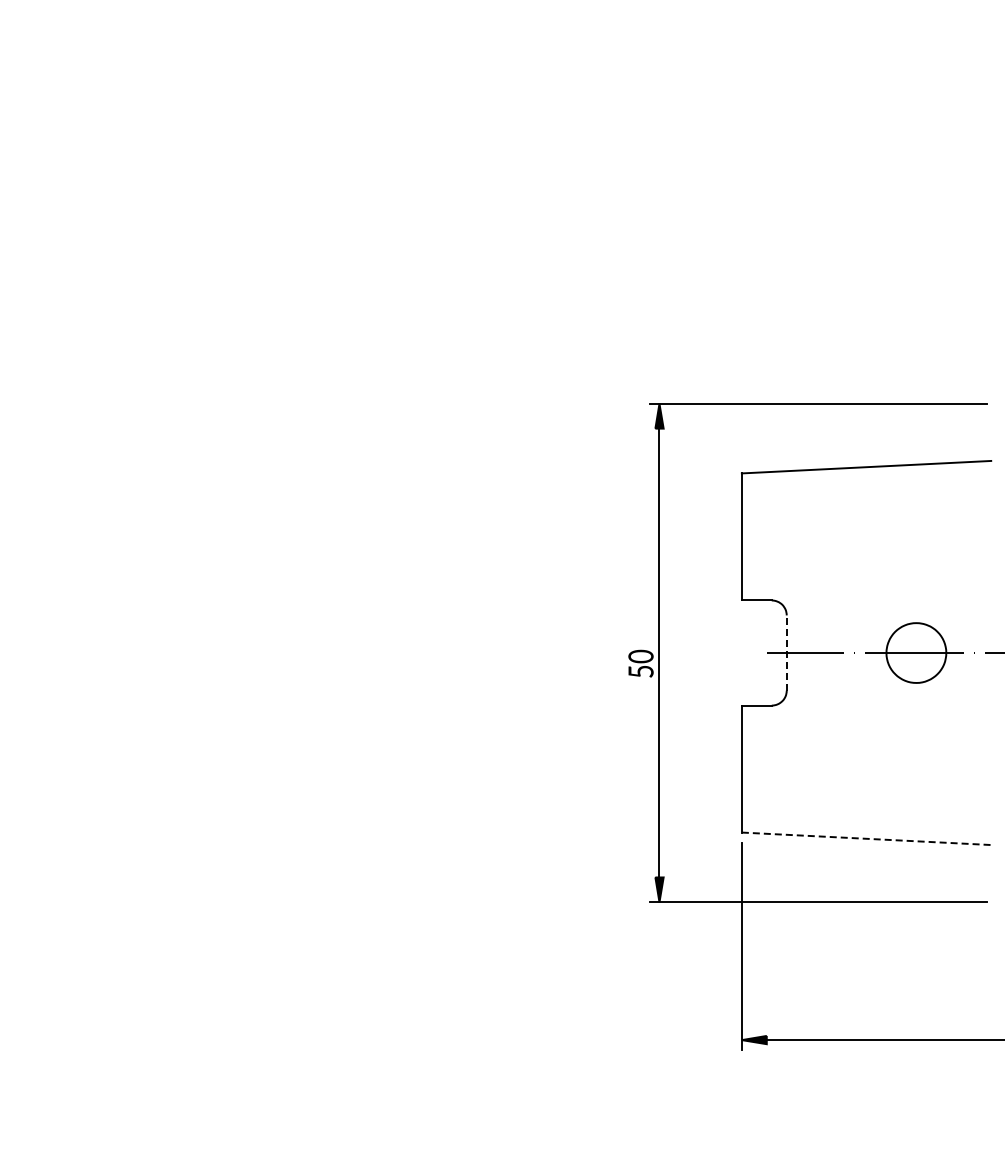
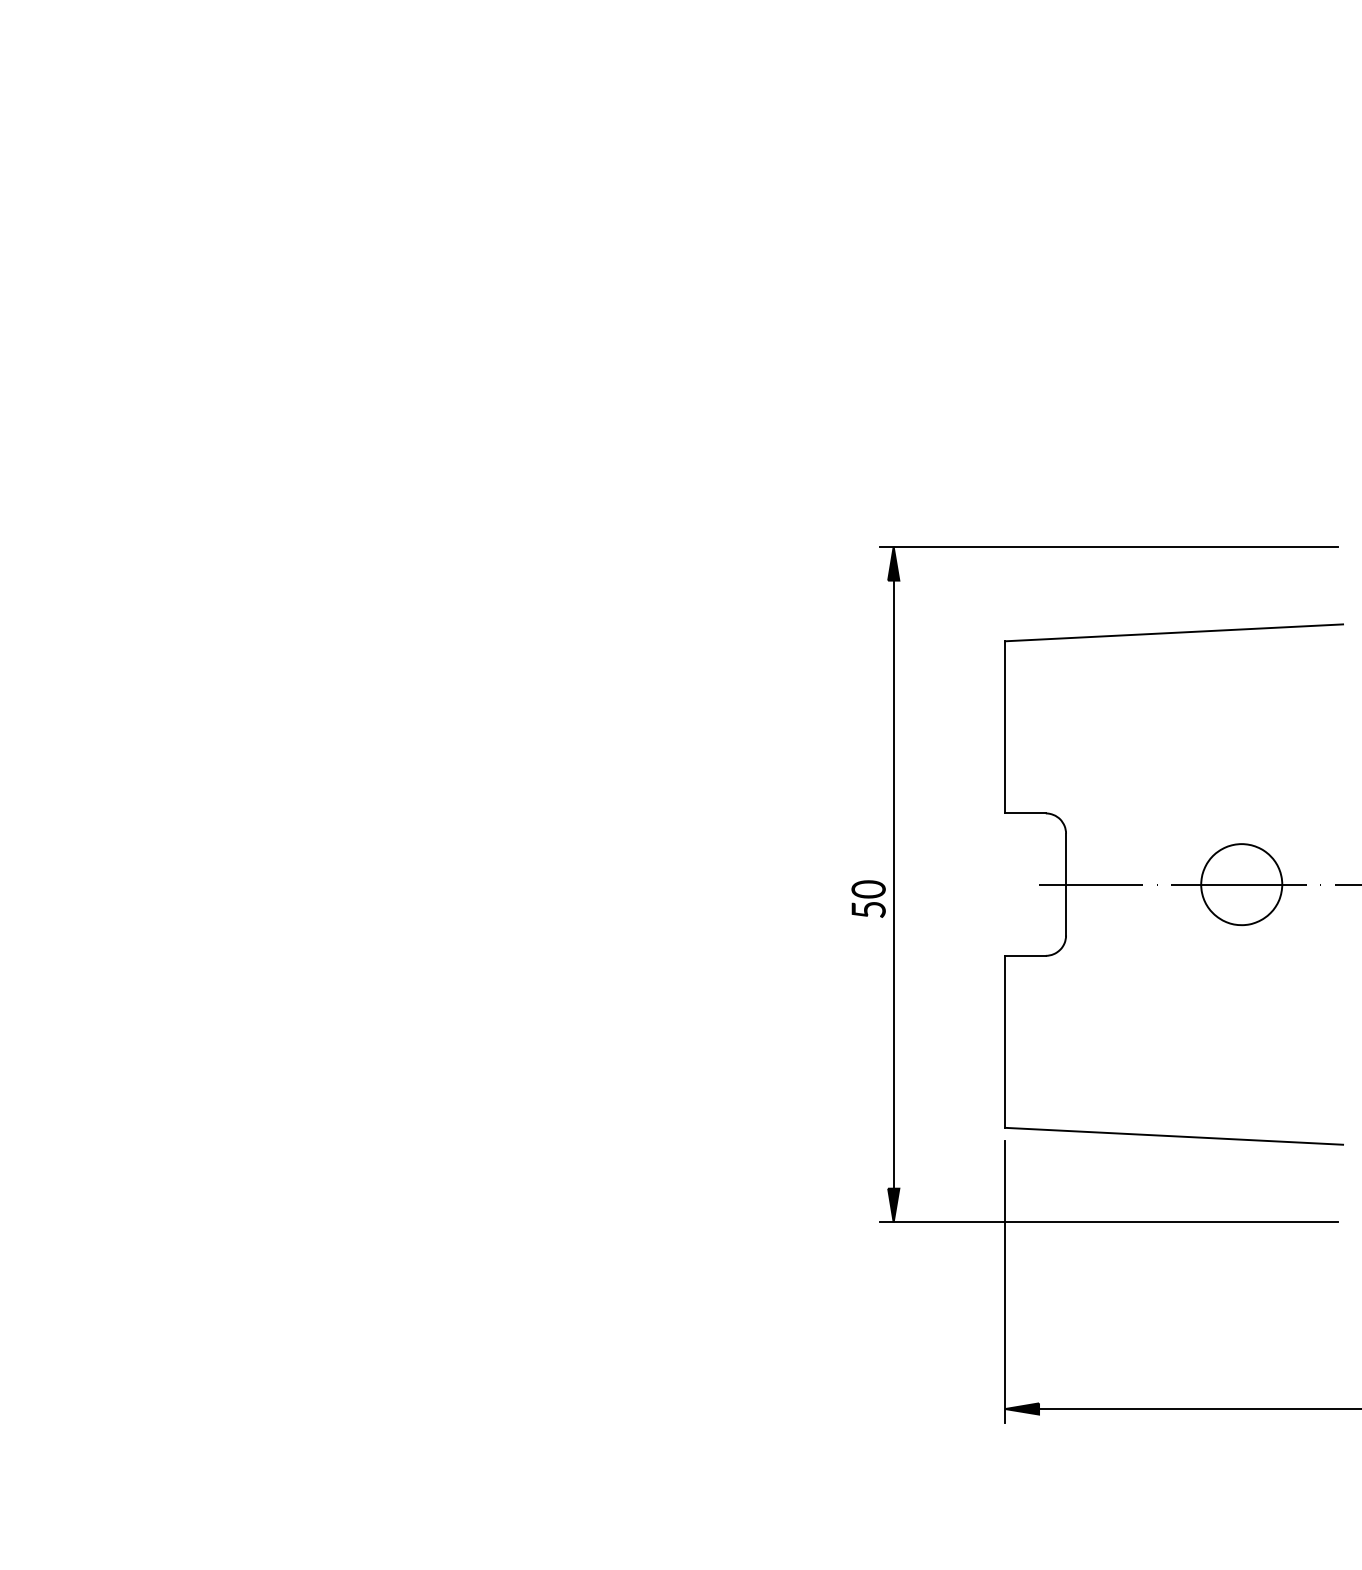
line: (786, 653) -> (1065, 885), dashed -> solid
line: (866, 838) -> (1174, 1135), dashed -> solid

